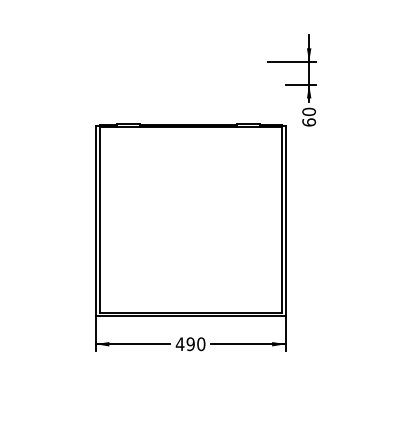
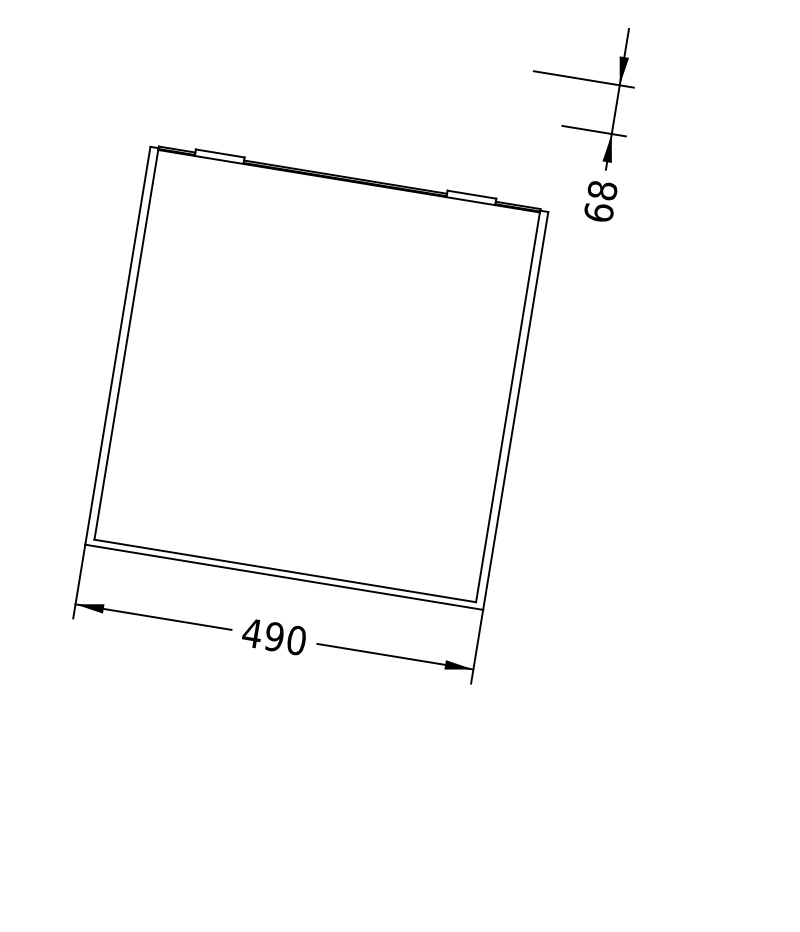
text: (308, 111) -> (601, 189), 60 -> 68

